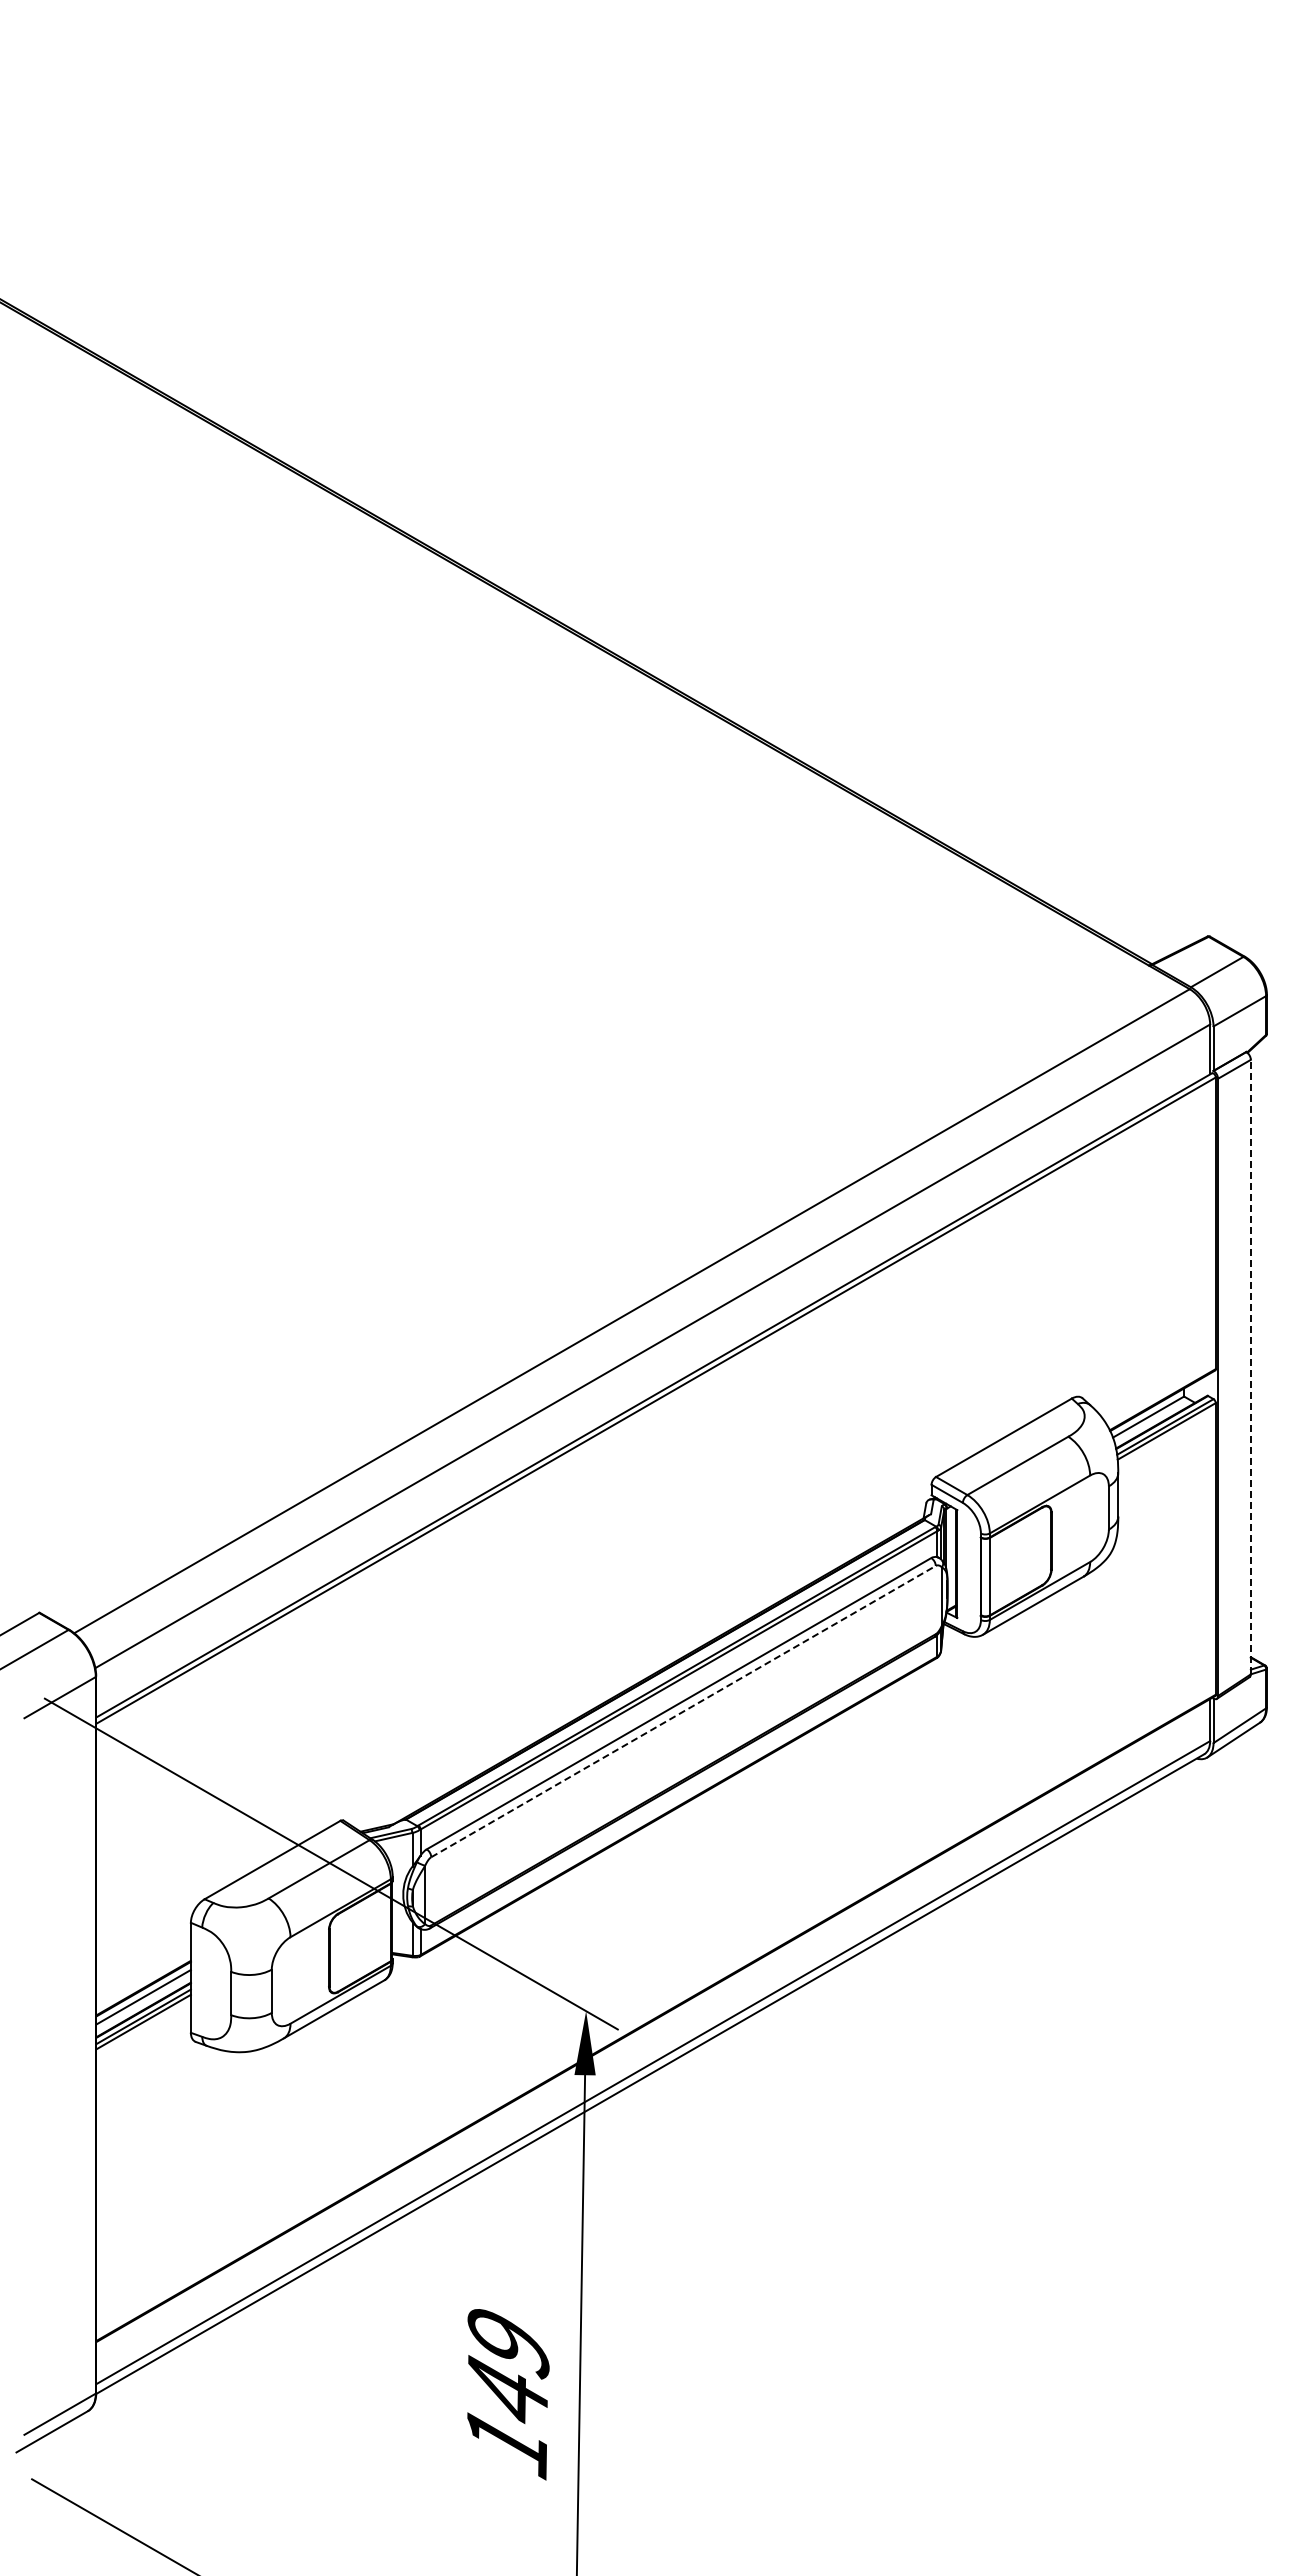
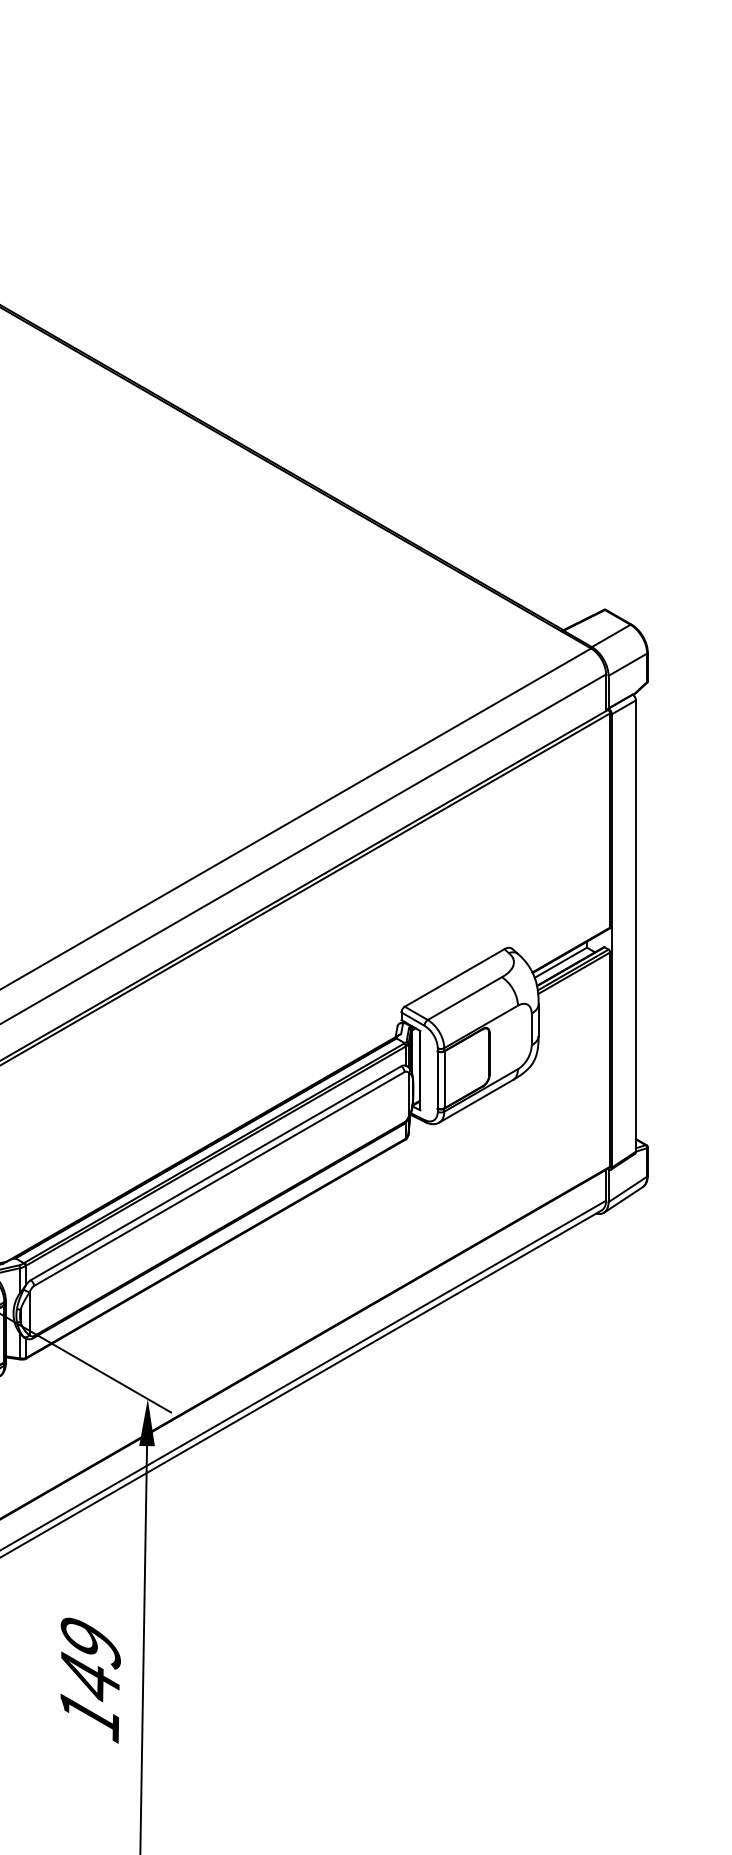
line: (1250, 1366) -> (635, 925), dashed -> solid
line: (683, 1711) -> (219, 1178), dashed -> solid

